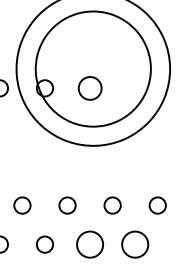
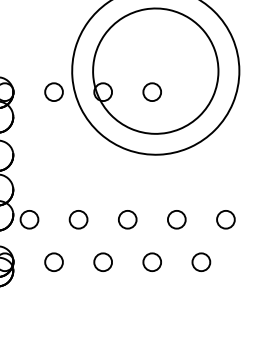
circle: (89, 87) -> (151, 91), size x0.71
circle: (90, 244) -> (152, 262), size x0.62
circle: (135, 244) -> (201, 262), size x0.62

